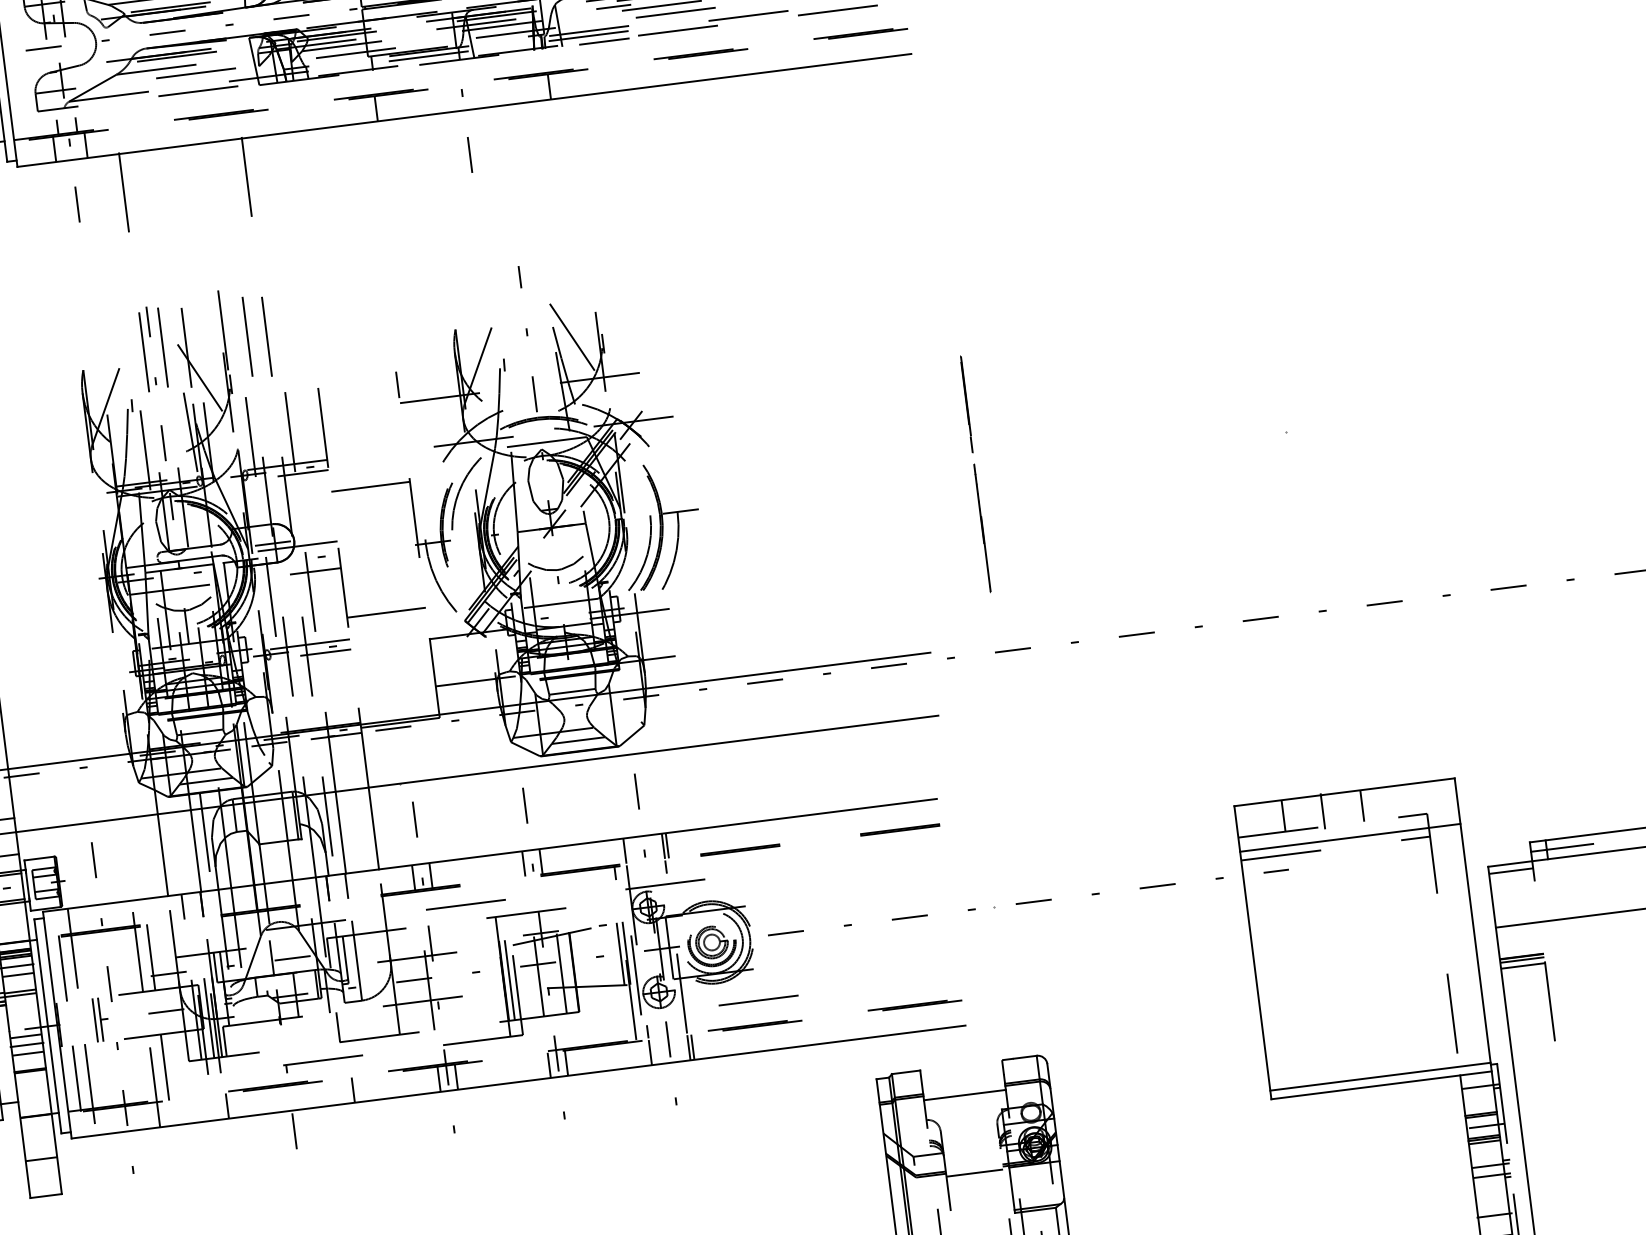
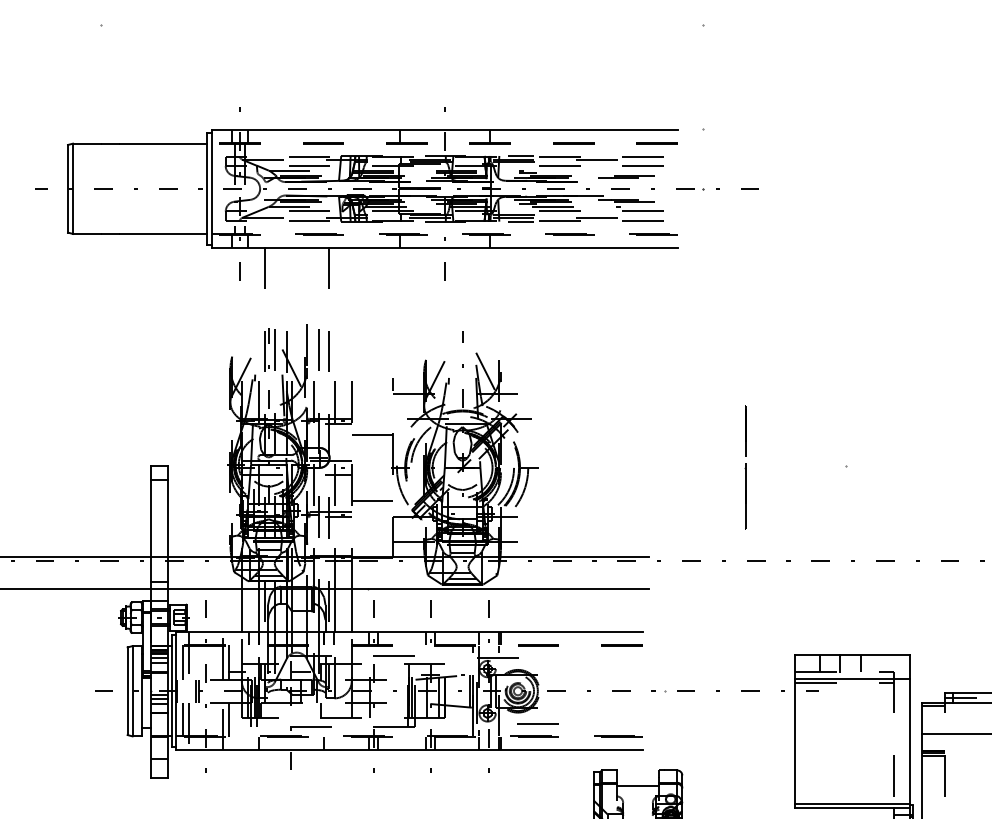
line: (975, 473) -> (745, 467), moved

